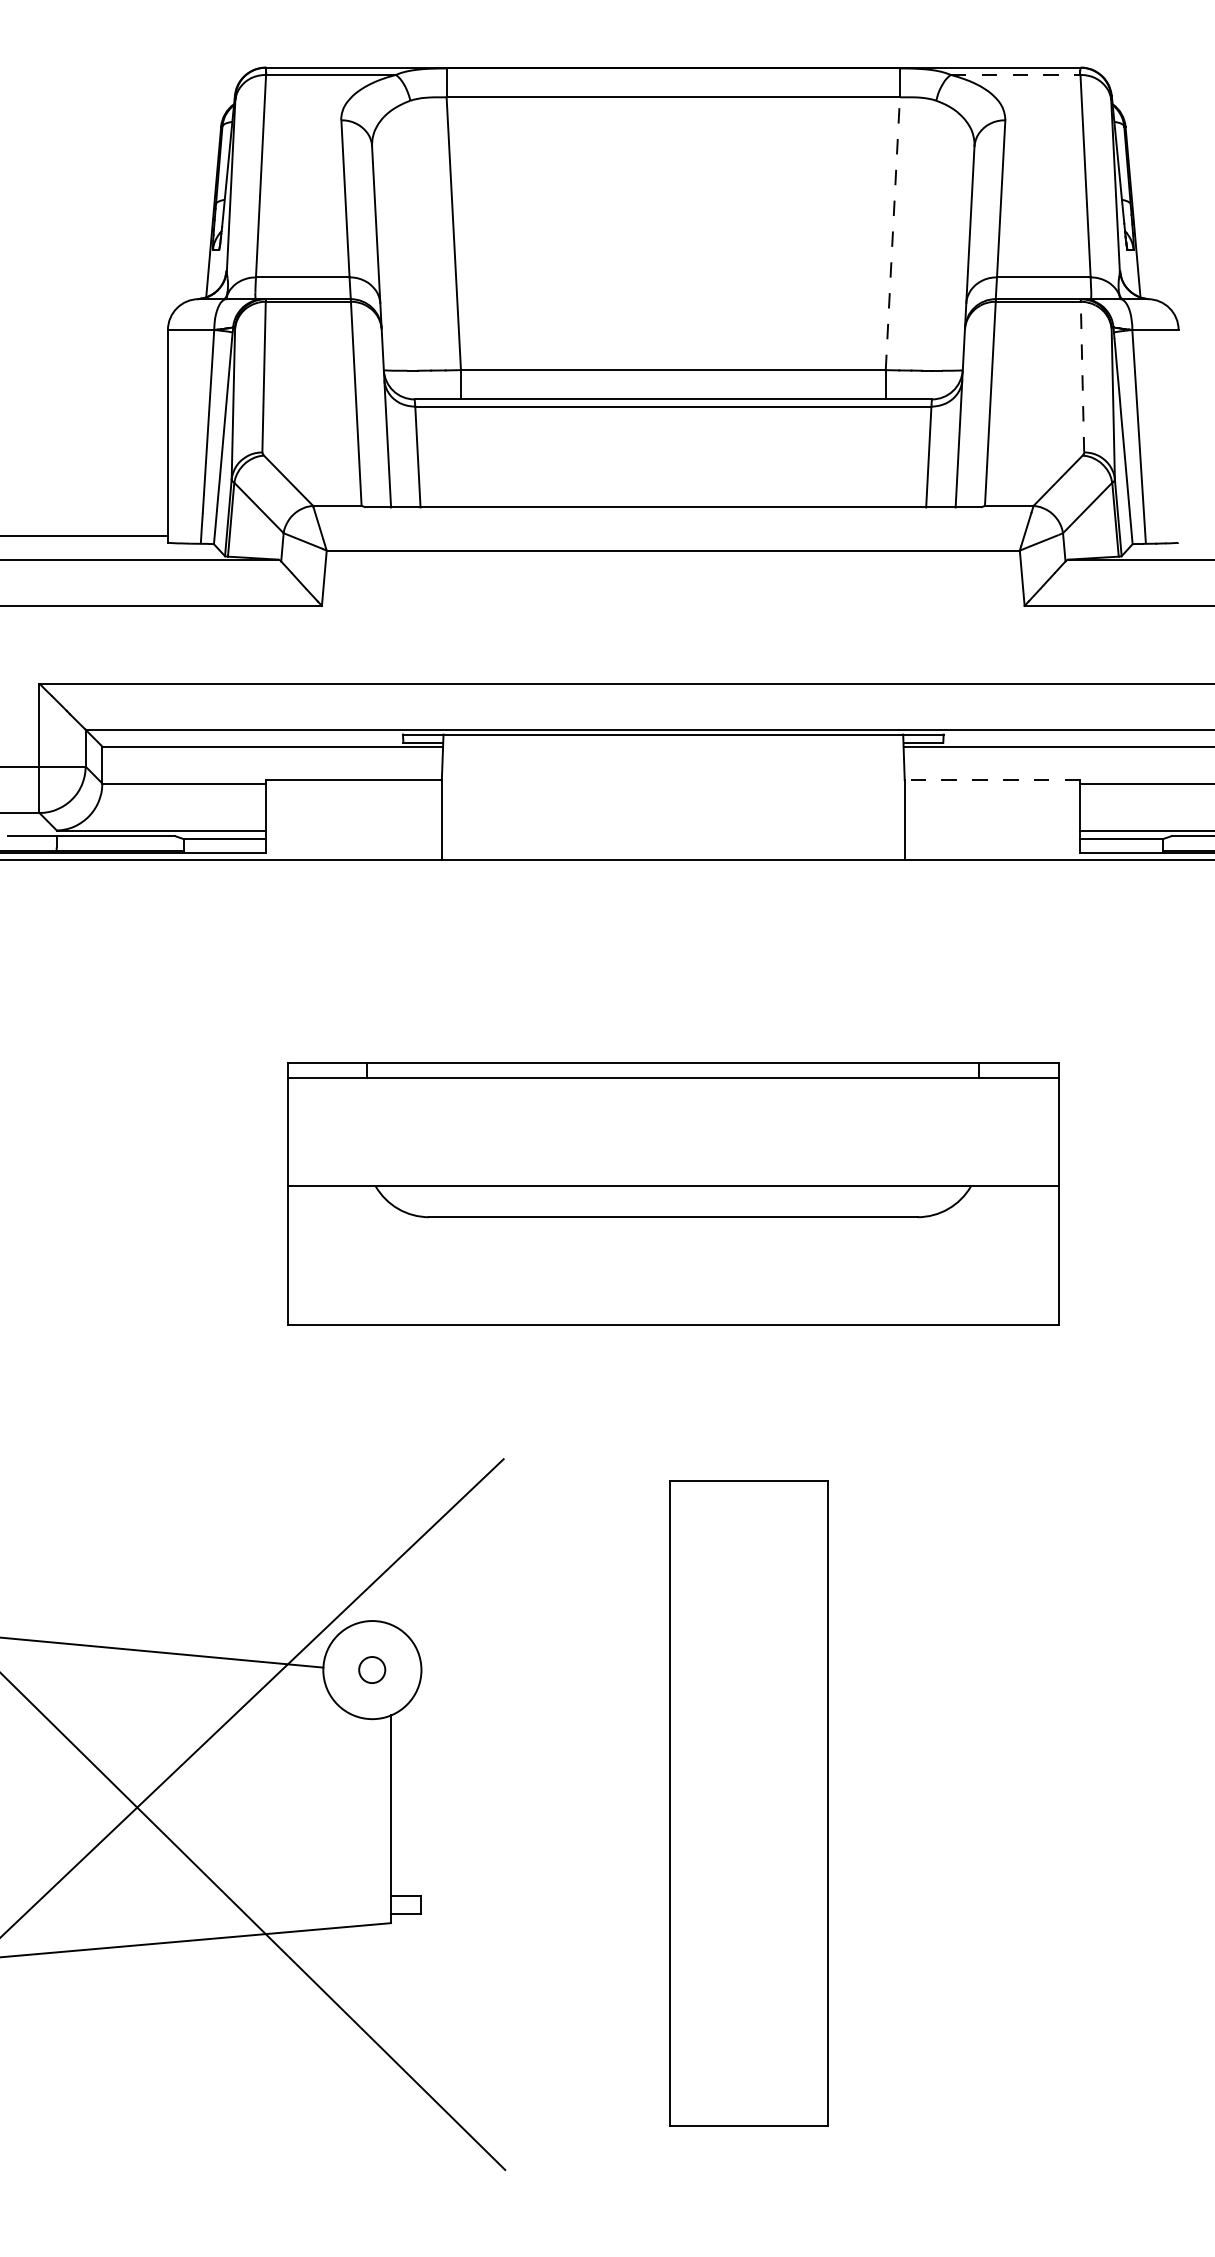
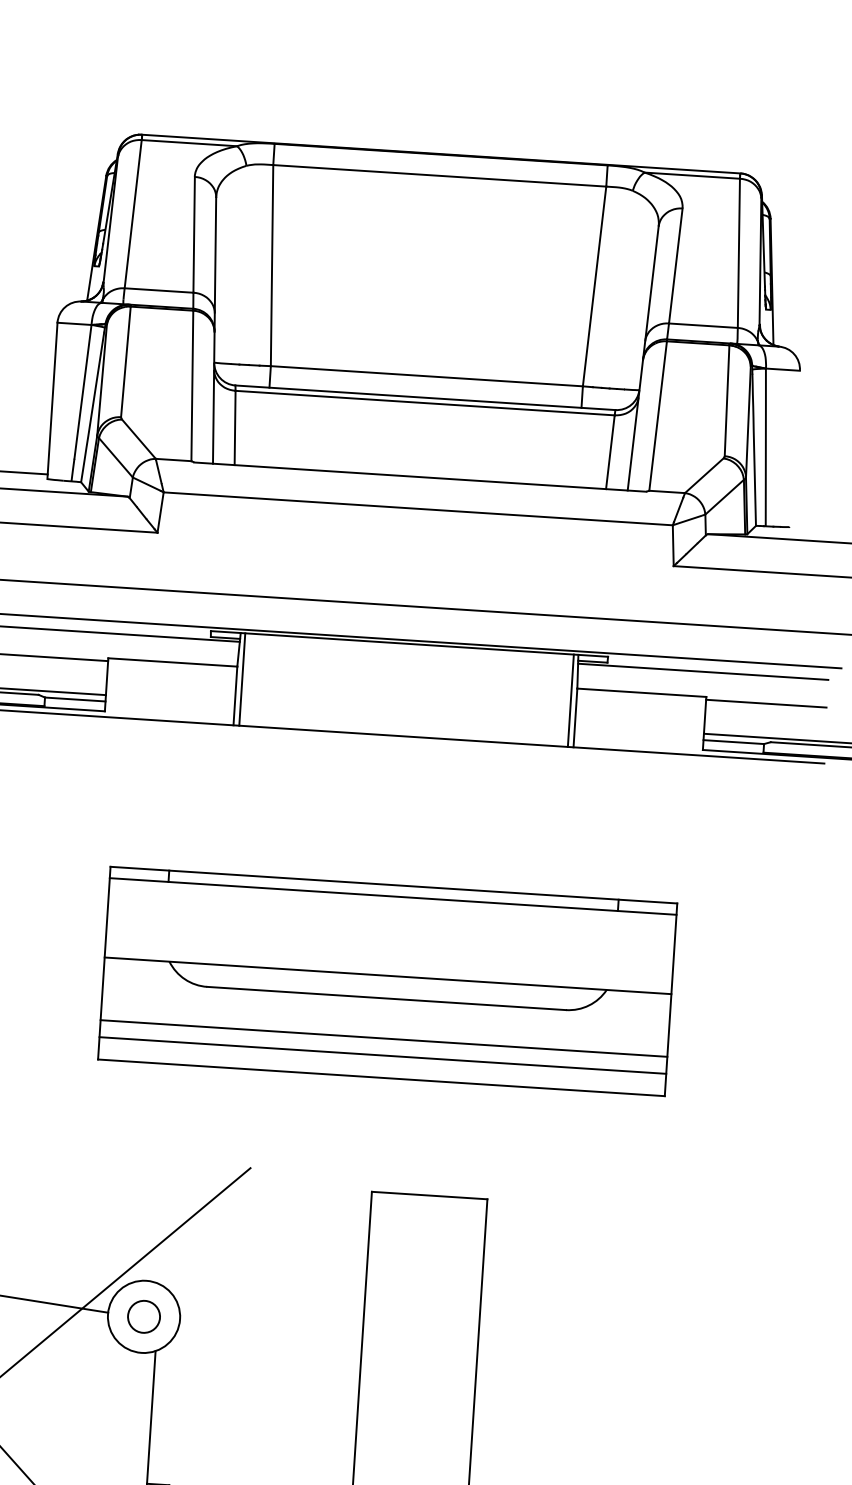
line: (1015, 74) -> (692, 175), dashed -> solid
line: (892, 233) -> (594, 286), dashed -> solid
line: (1082, 376) -> (727, 400), dashed -> solid
line: (992, 780) -> (641, 692), dashed -> solid
line: (449, 797) -> (242, 679), added
line: (897, 797) -> (571, 700), added
line: (673, 1271) -> (384, 1038), added
line: (673, 1294) -> (383, 1055), added
circle: (371, 1669) -> (143, 1316), size x1.67

